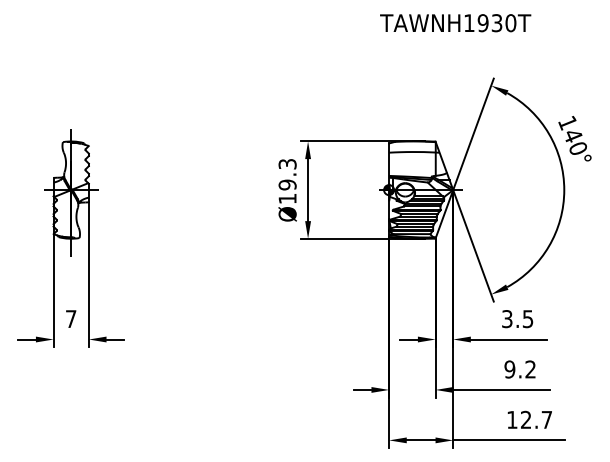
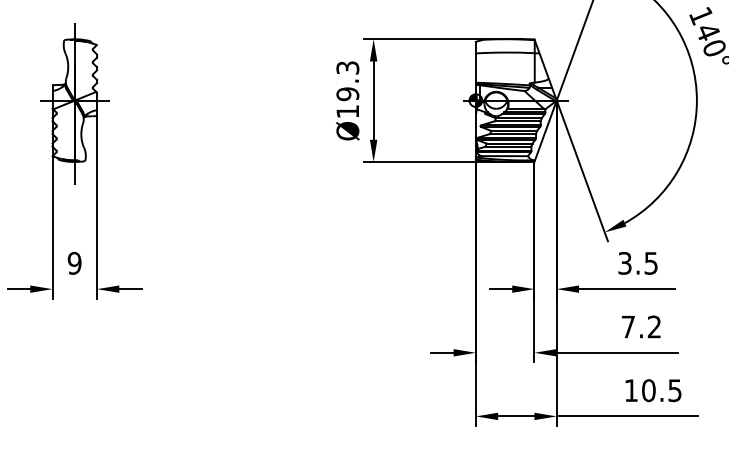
text: (70, 319) -> (73, 263), 7 -> 9
text: (509, 369) -> (627, 326), 9.2 -> 7.2
text: (535, 420) -> (660, 391), 12.7 -> 10.5

